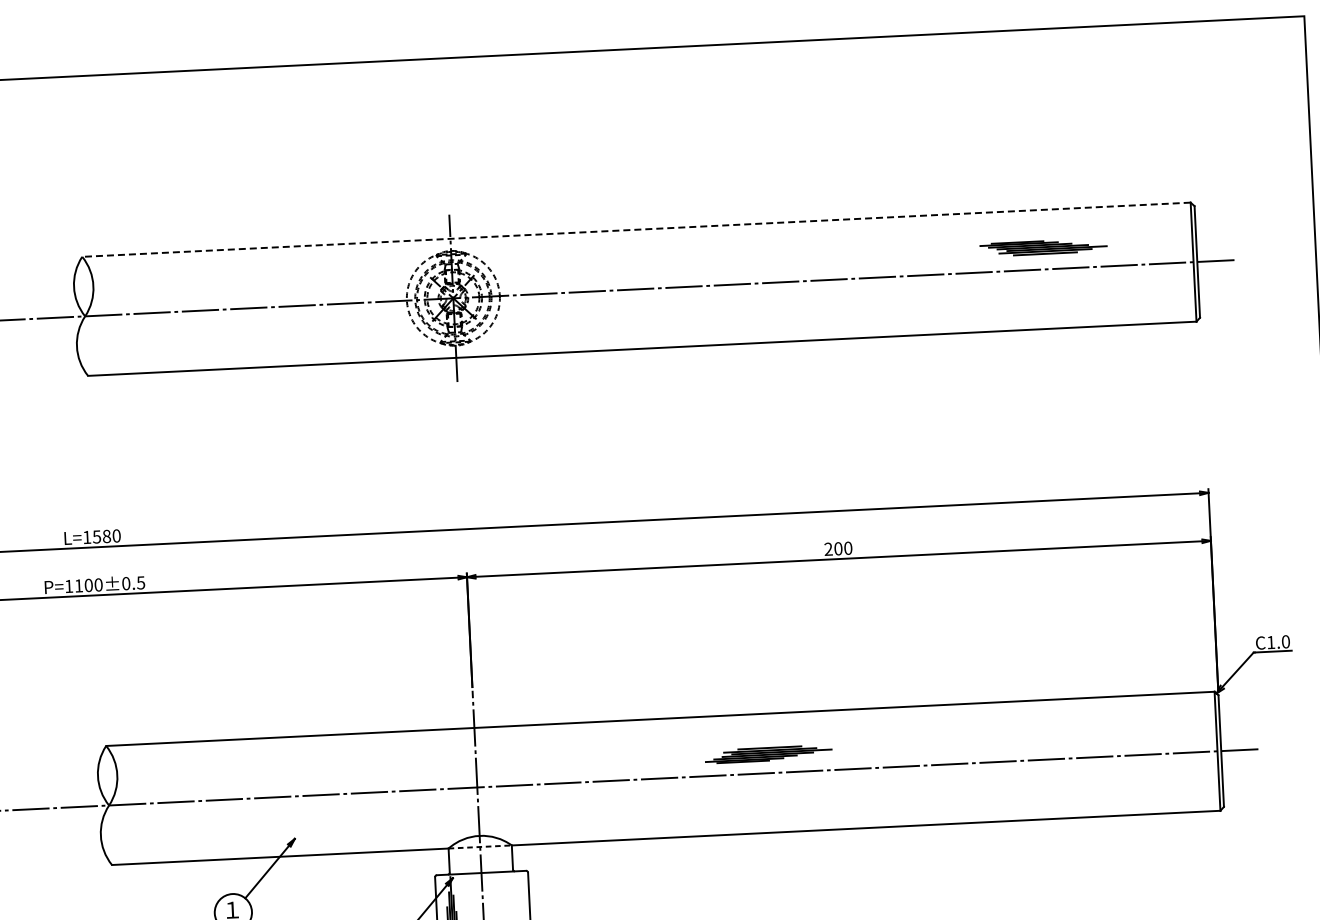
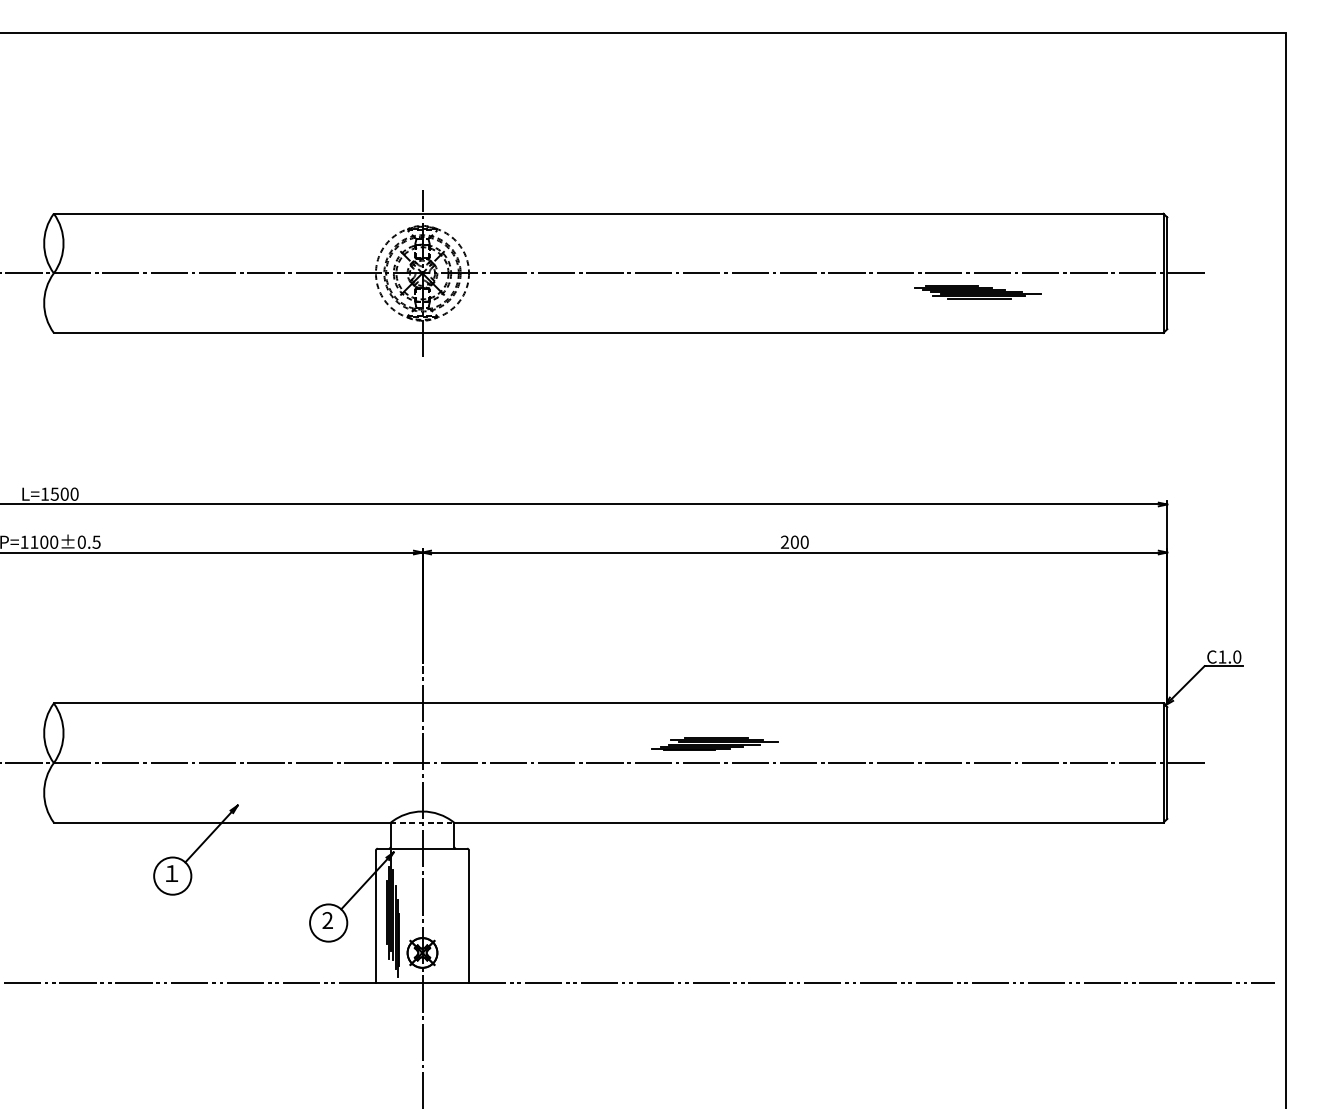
line: (636, 229) -> (608, 213), dashed -> solid
part: (1043, 247) -> (977, 292), moved
text: (106, 536) -> (64, 494), L=1580 -> L=1500

